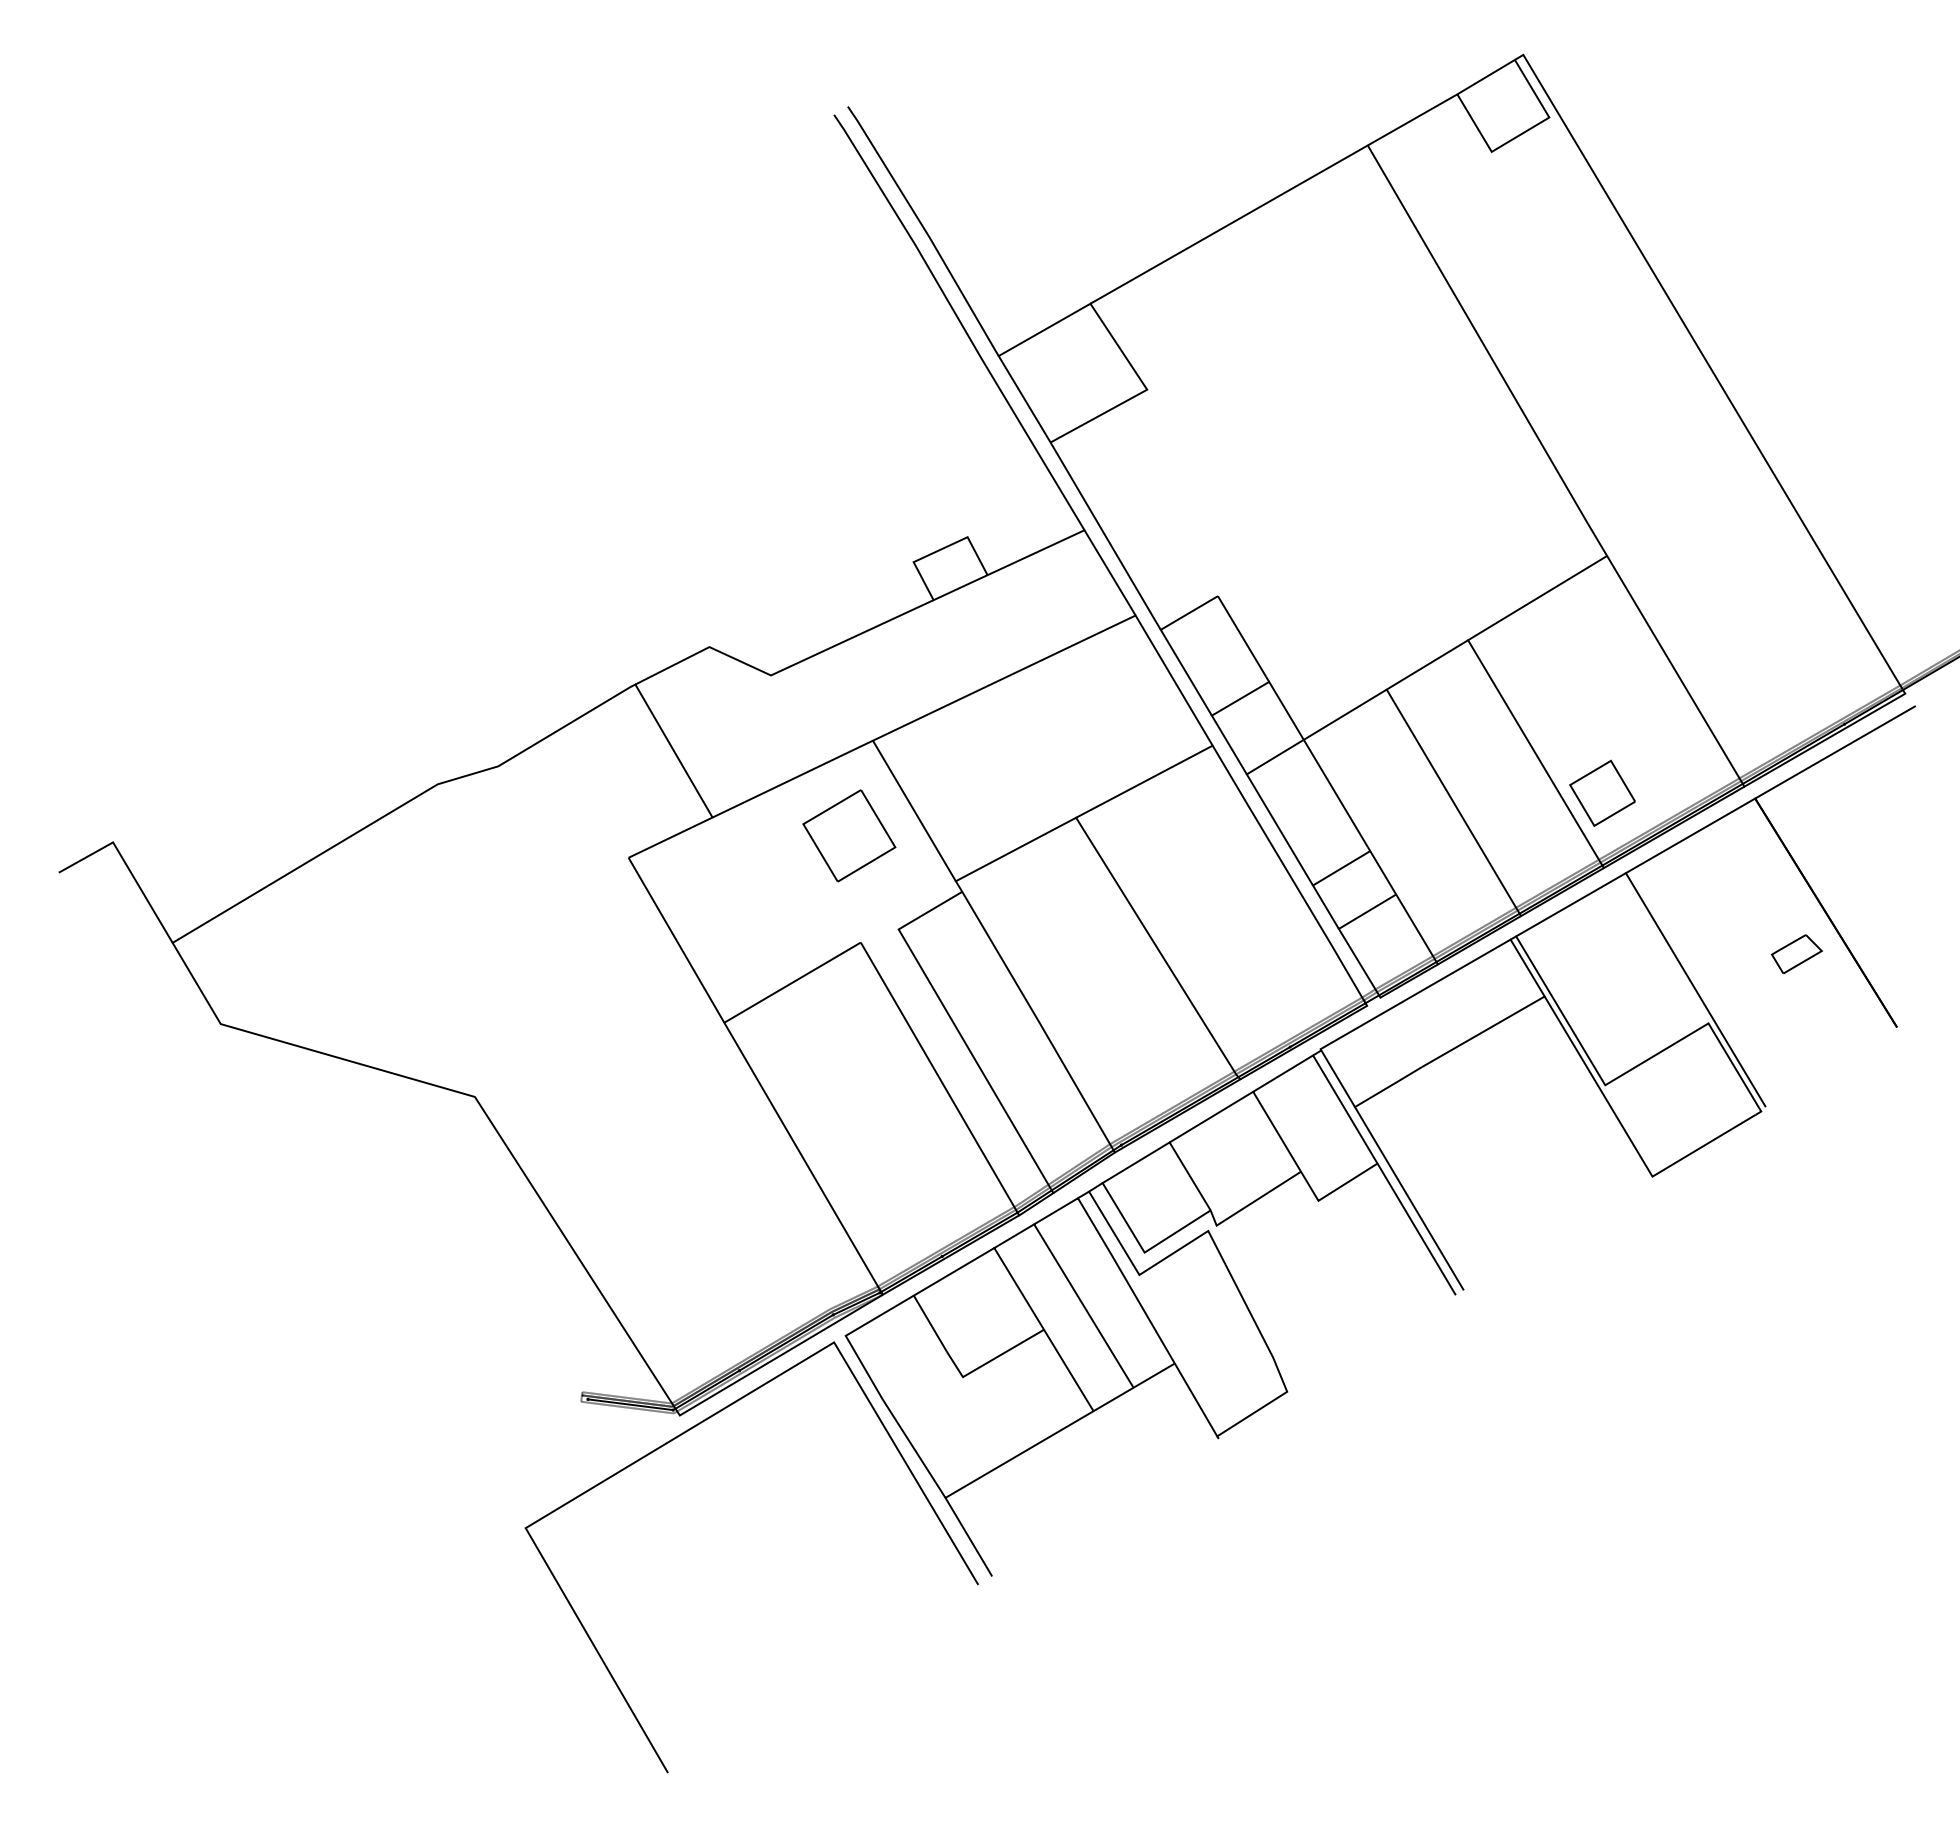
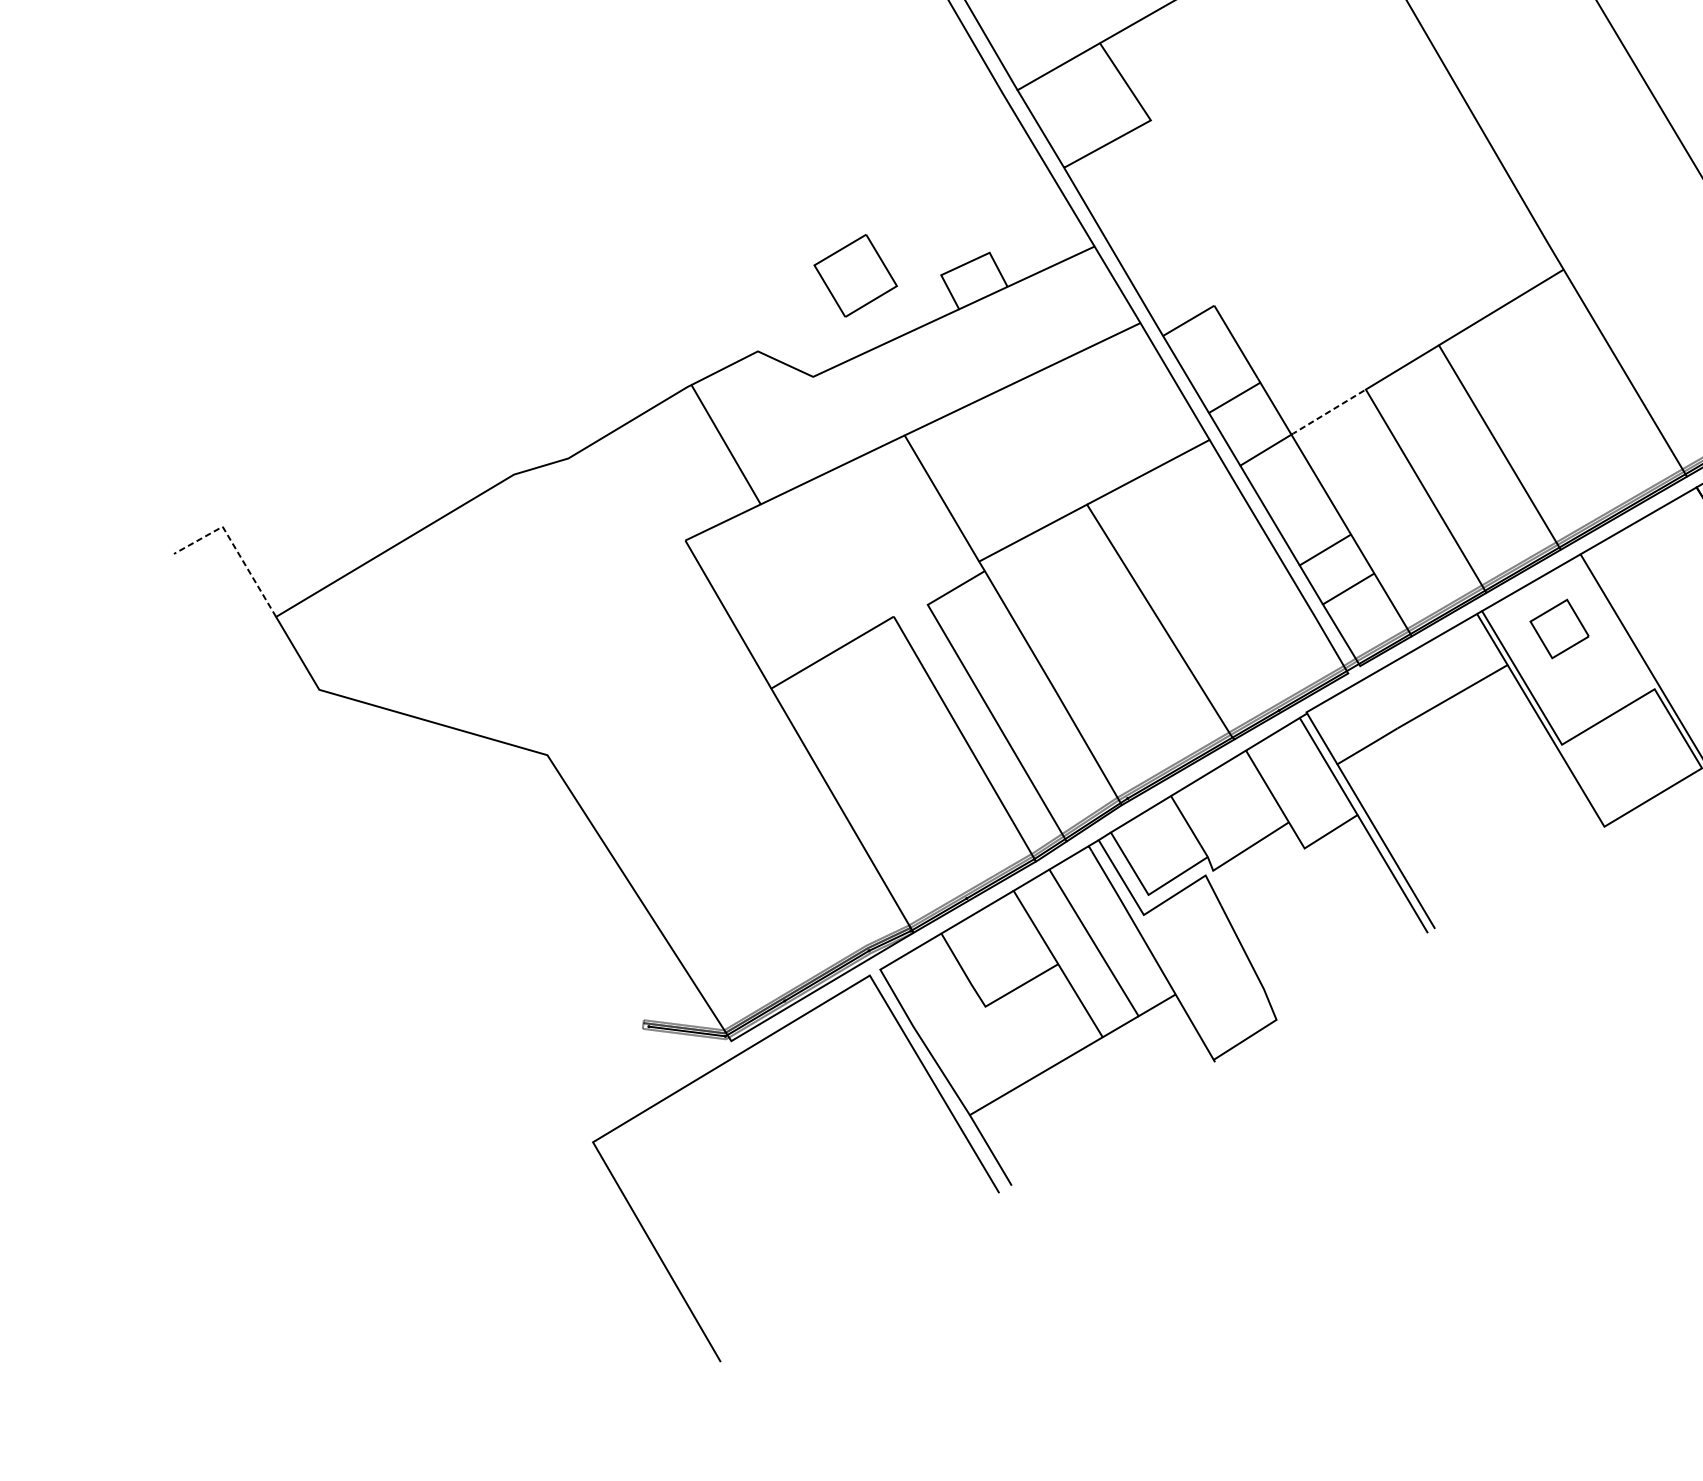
line: (1345, 714) -> (1328, 411), solid -> dashed
part: (1602, 792) -> (1559, 628), moved
part: (849, 835) -> (855, 275), moved
line: (126, 864) -> (234, 546), solid -> dashed

